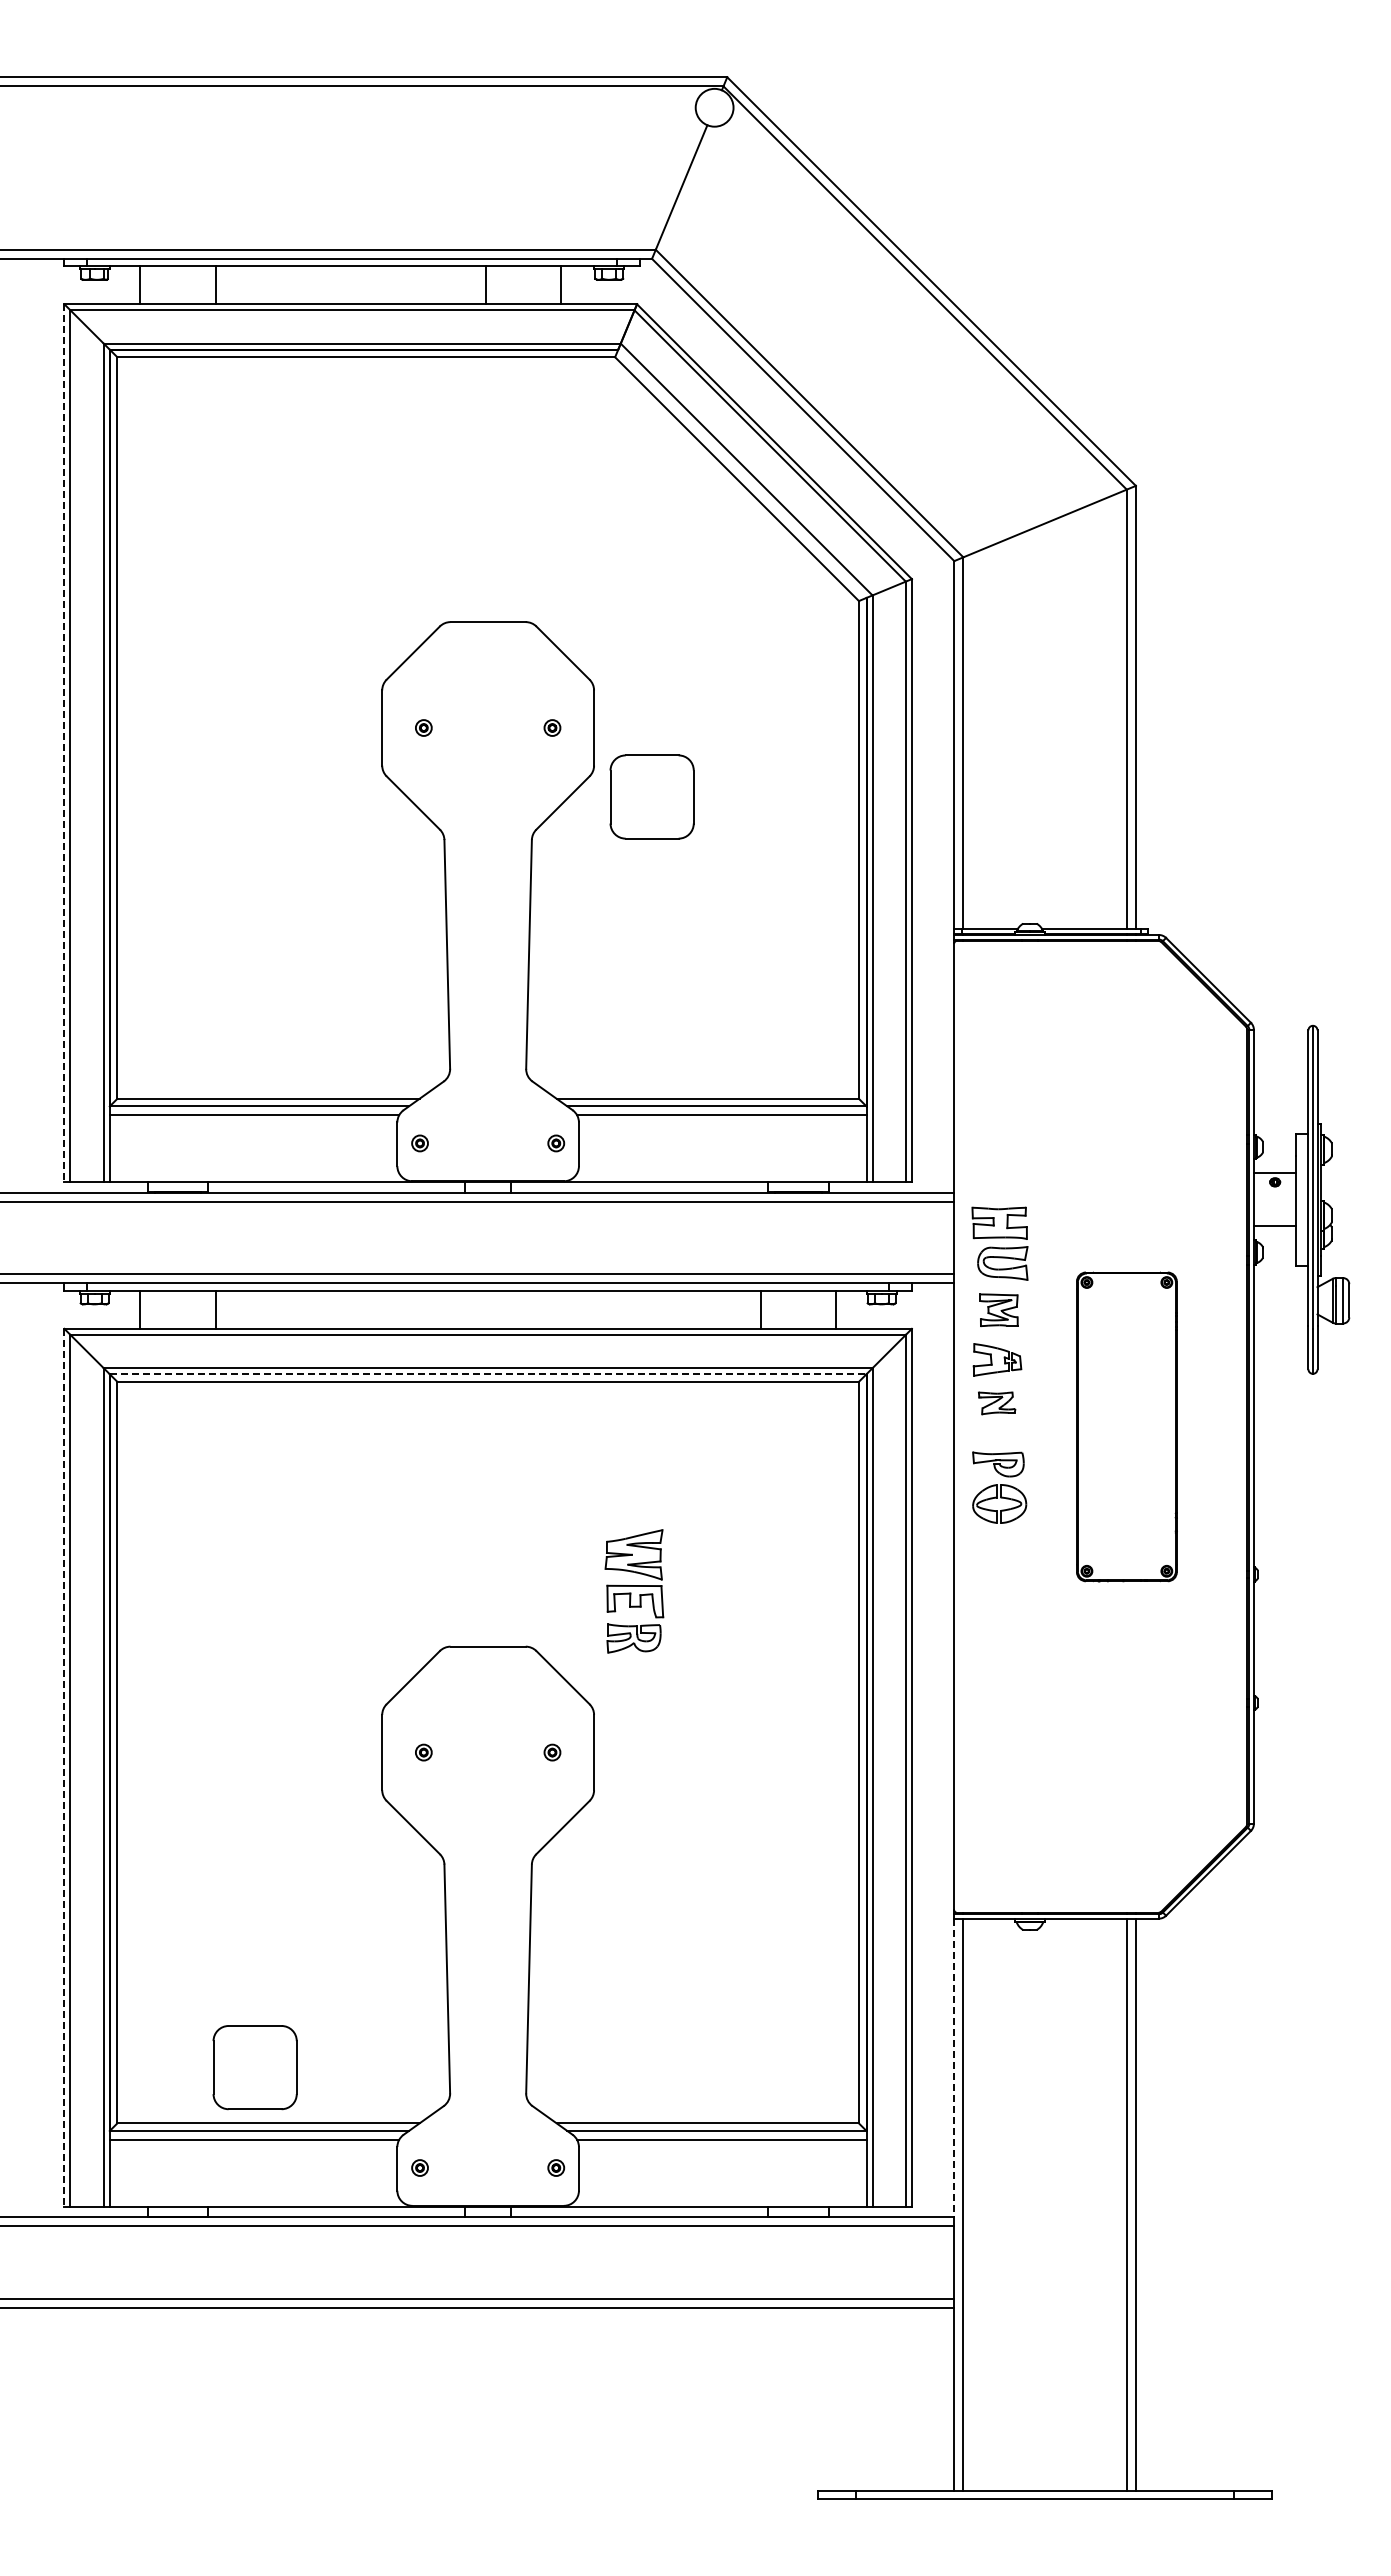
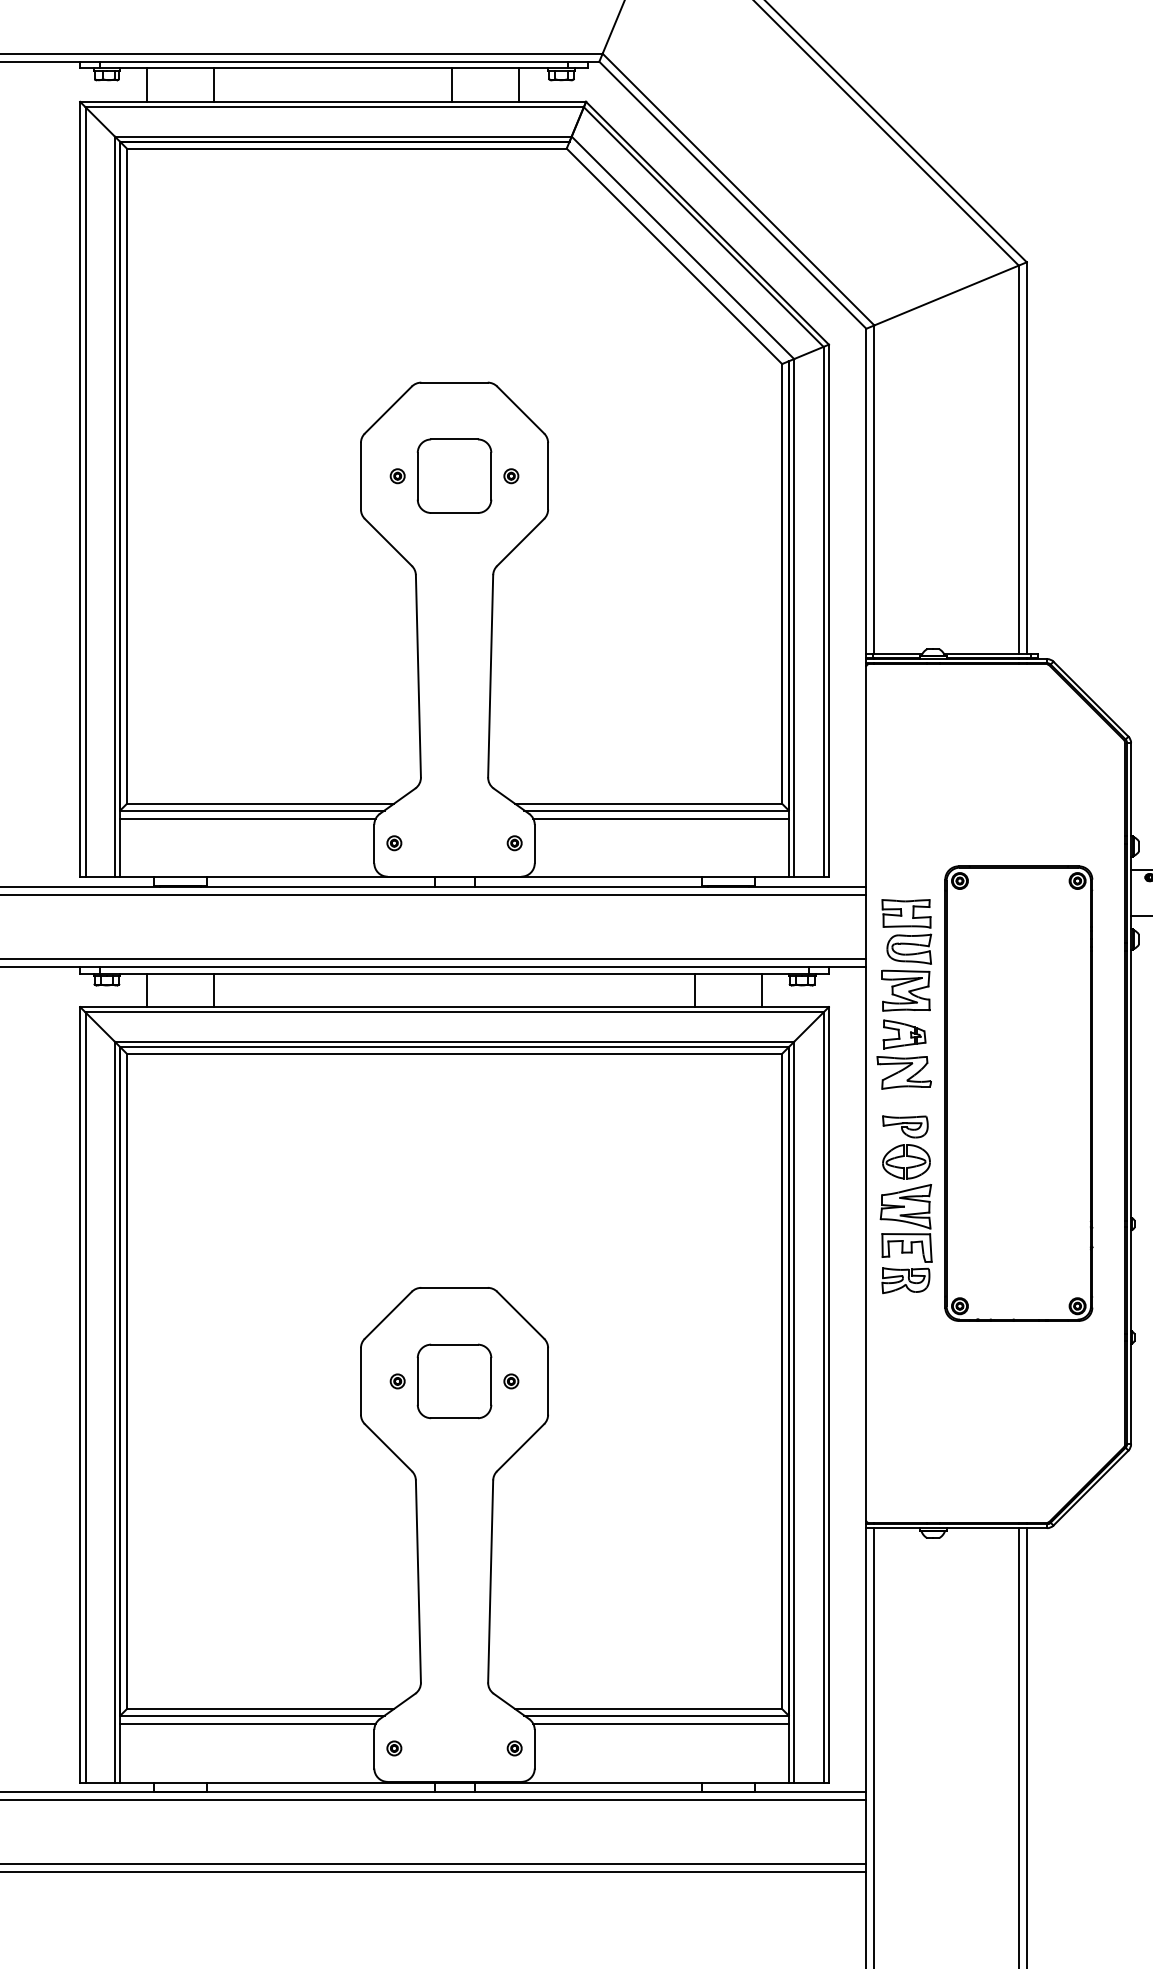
line: (64, 743) -> (80, 489), dashed -> solid
part: (651, 796) -> (453, 475), moved
part: (998, 1309) -> (905, 989), size x1.43
line: (488, 1374) -> (454, 1047), dashed -> solid
part: (996, 1403) -> (903, 1073), size x1.67
part: (1126, 1426) -> (1018, 1093), size x1.67
part: (634, 1591) -> (906, 1239), moved
line: (64, 1767) -> (80, 1394), dashed -> solid
part: (254, 2067) -> (453, 1381), moved
line: (954, 2068) -> (866, 1660), dashed -> solid

